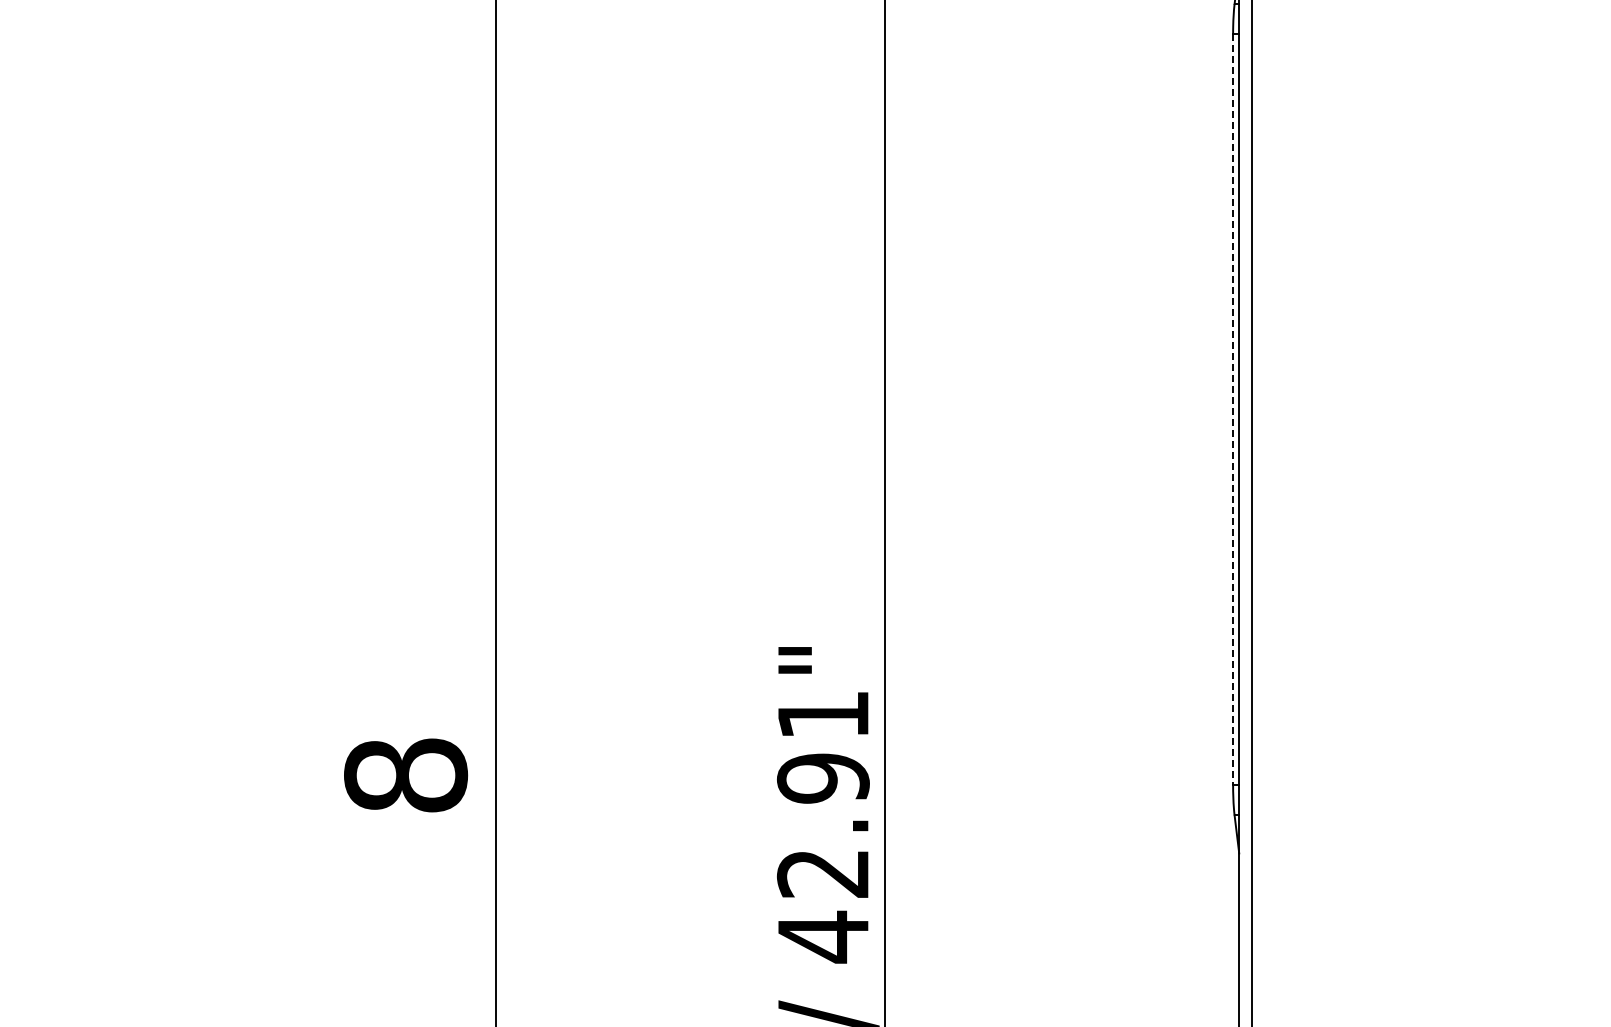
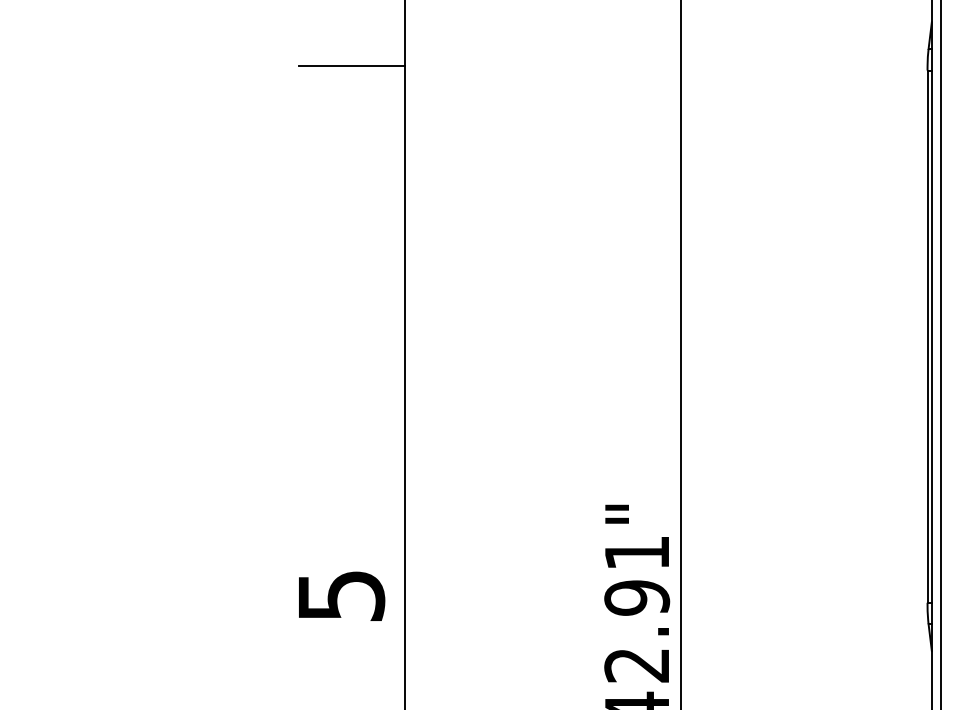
line: (420, 27) -> (351, 65), added
line: (1233, 409) -> (927, 336), dashed -> solid
text: (406, 775) -> (341, 595), 8 -> 5

